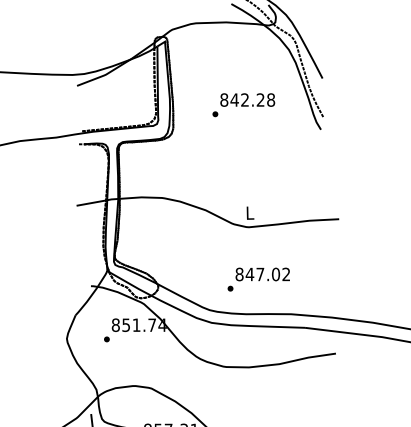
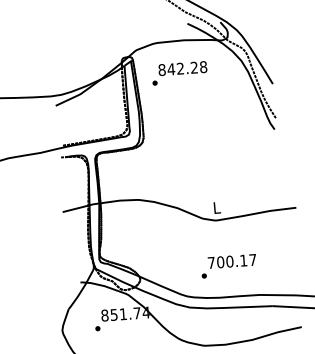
text: (243, 105) -> (179, 73), moved
text: (262, 274) -> (231, 261), 847.02 -> 700.17

